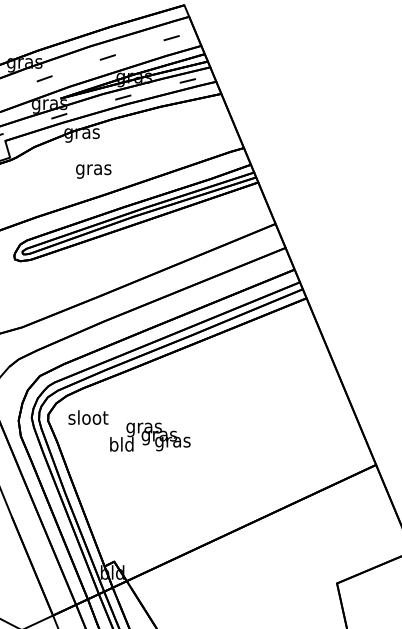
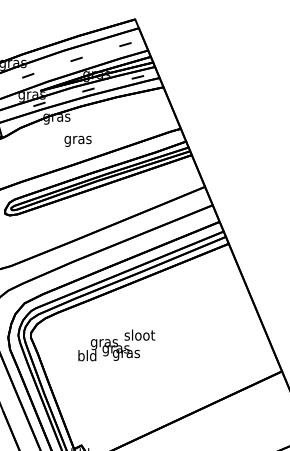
text: (93, 171) -> (77, 141), moved
text: (88, 417) -> (139, 335), moved

